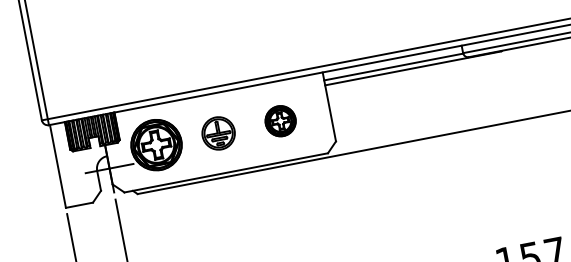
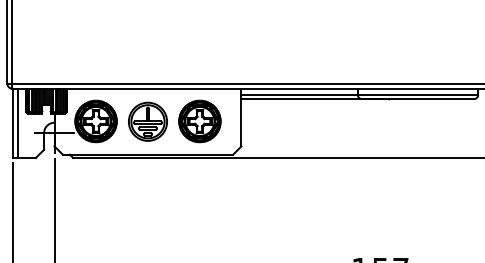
part: (280, 121) -> (199, 121), size x1.67
part: (217, 133) -> (147, 121), size x1.43
line: (64, 165) -> (18, 123), added

